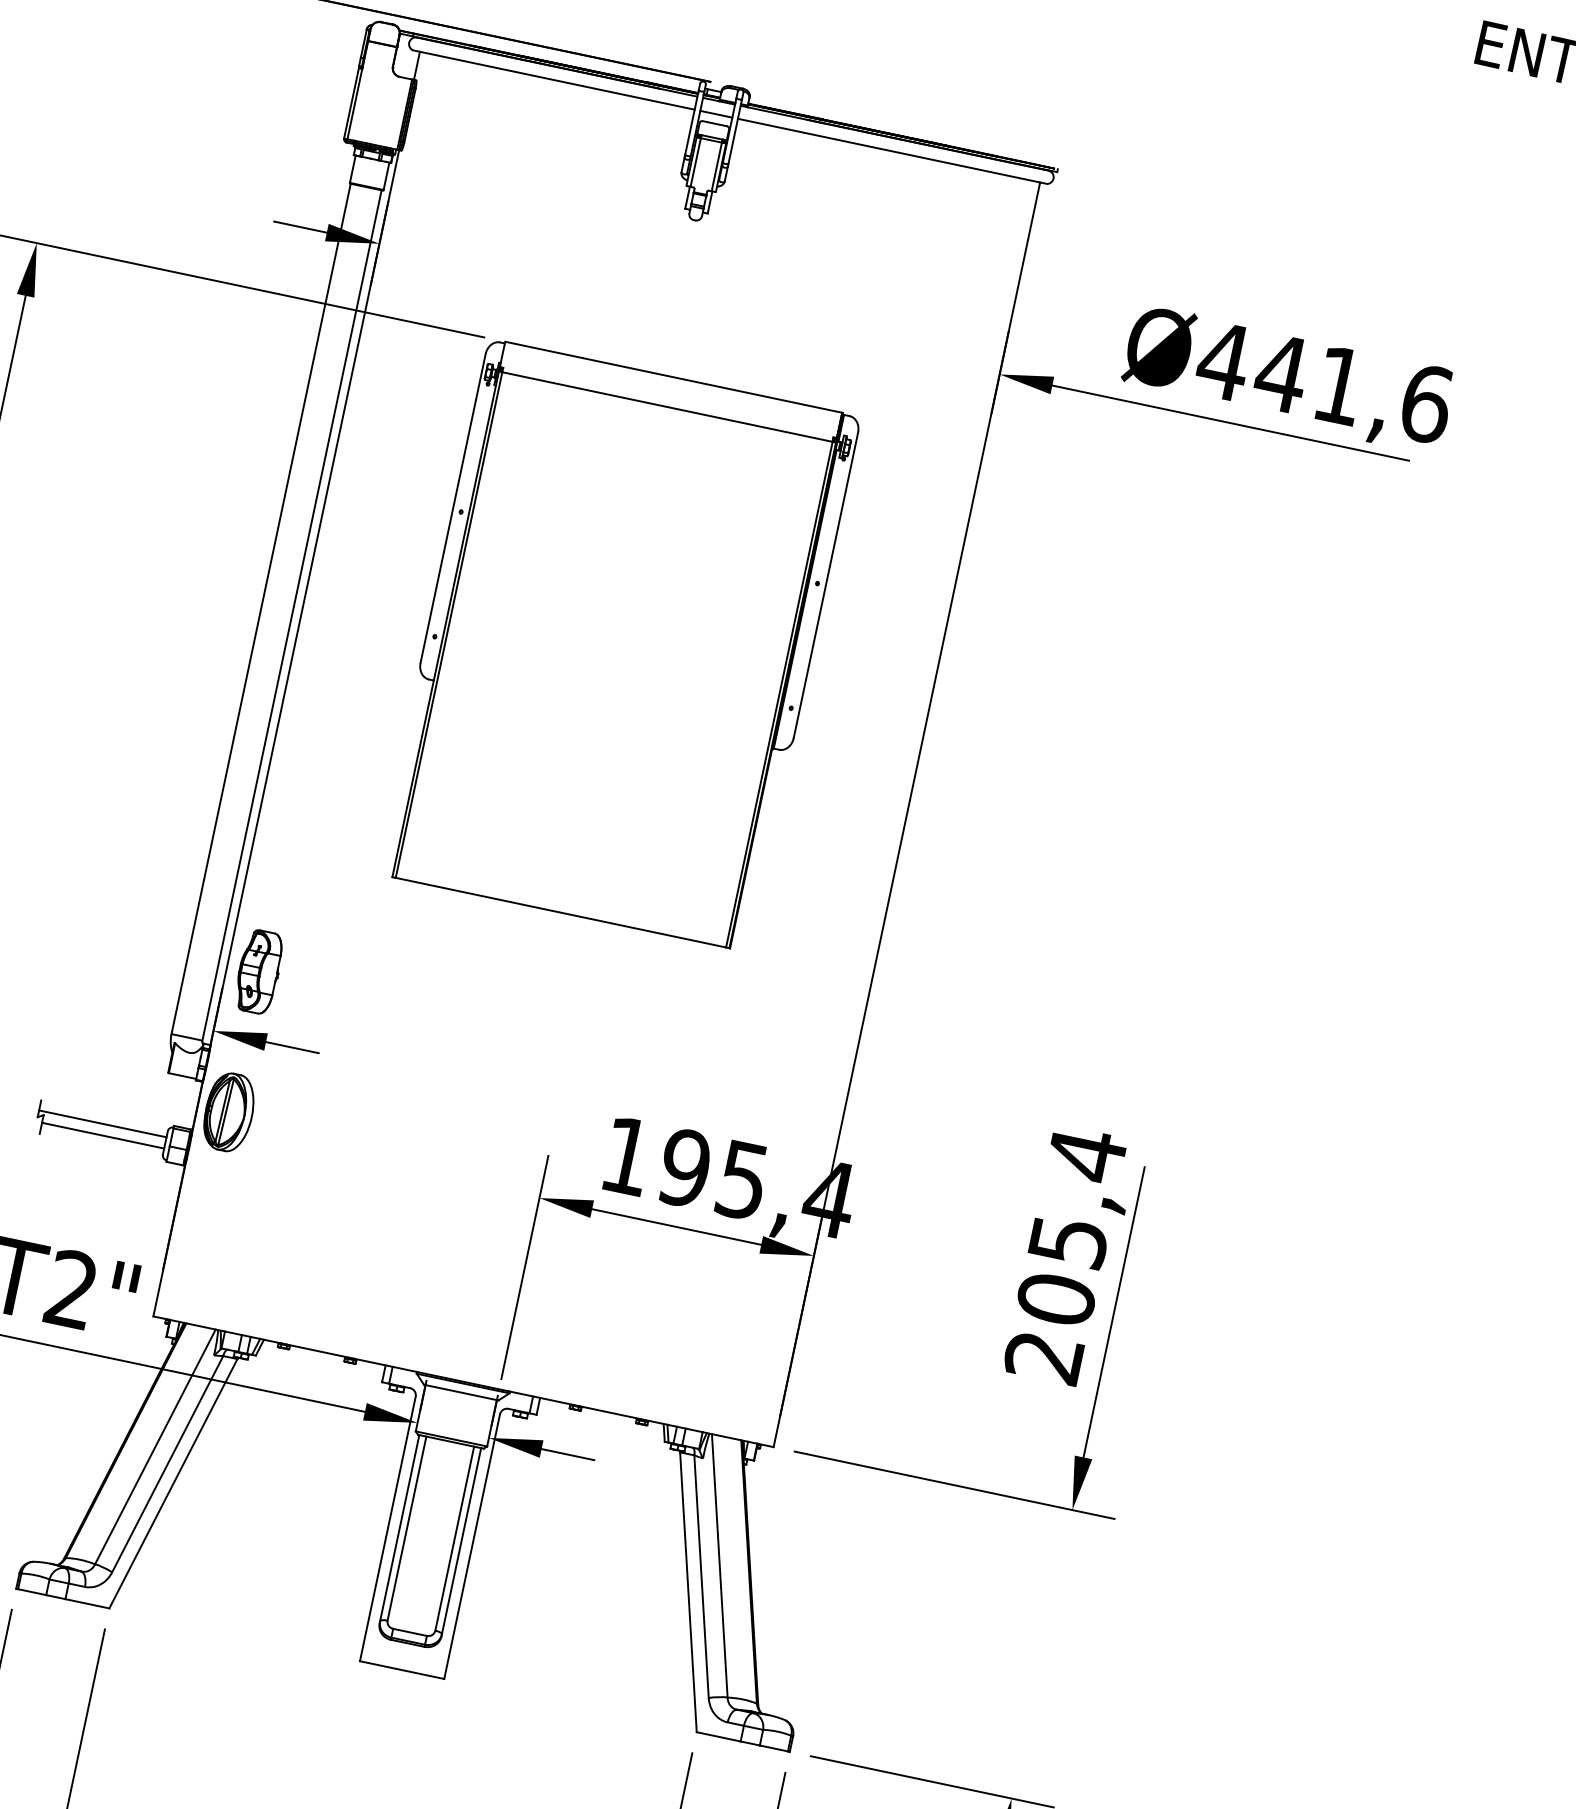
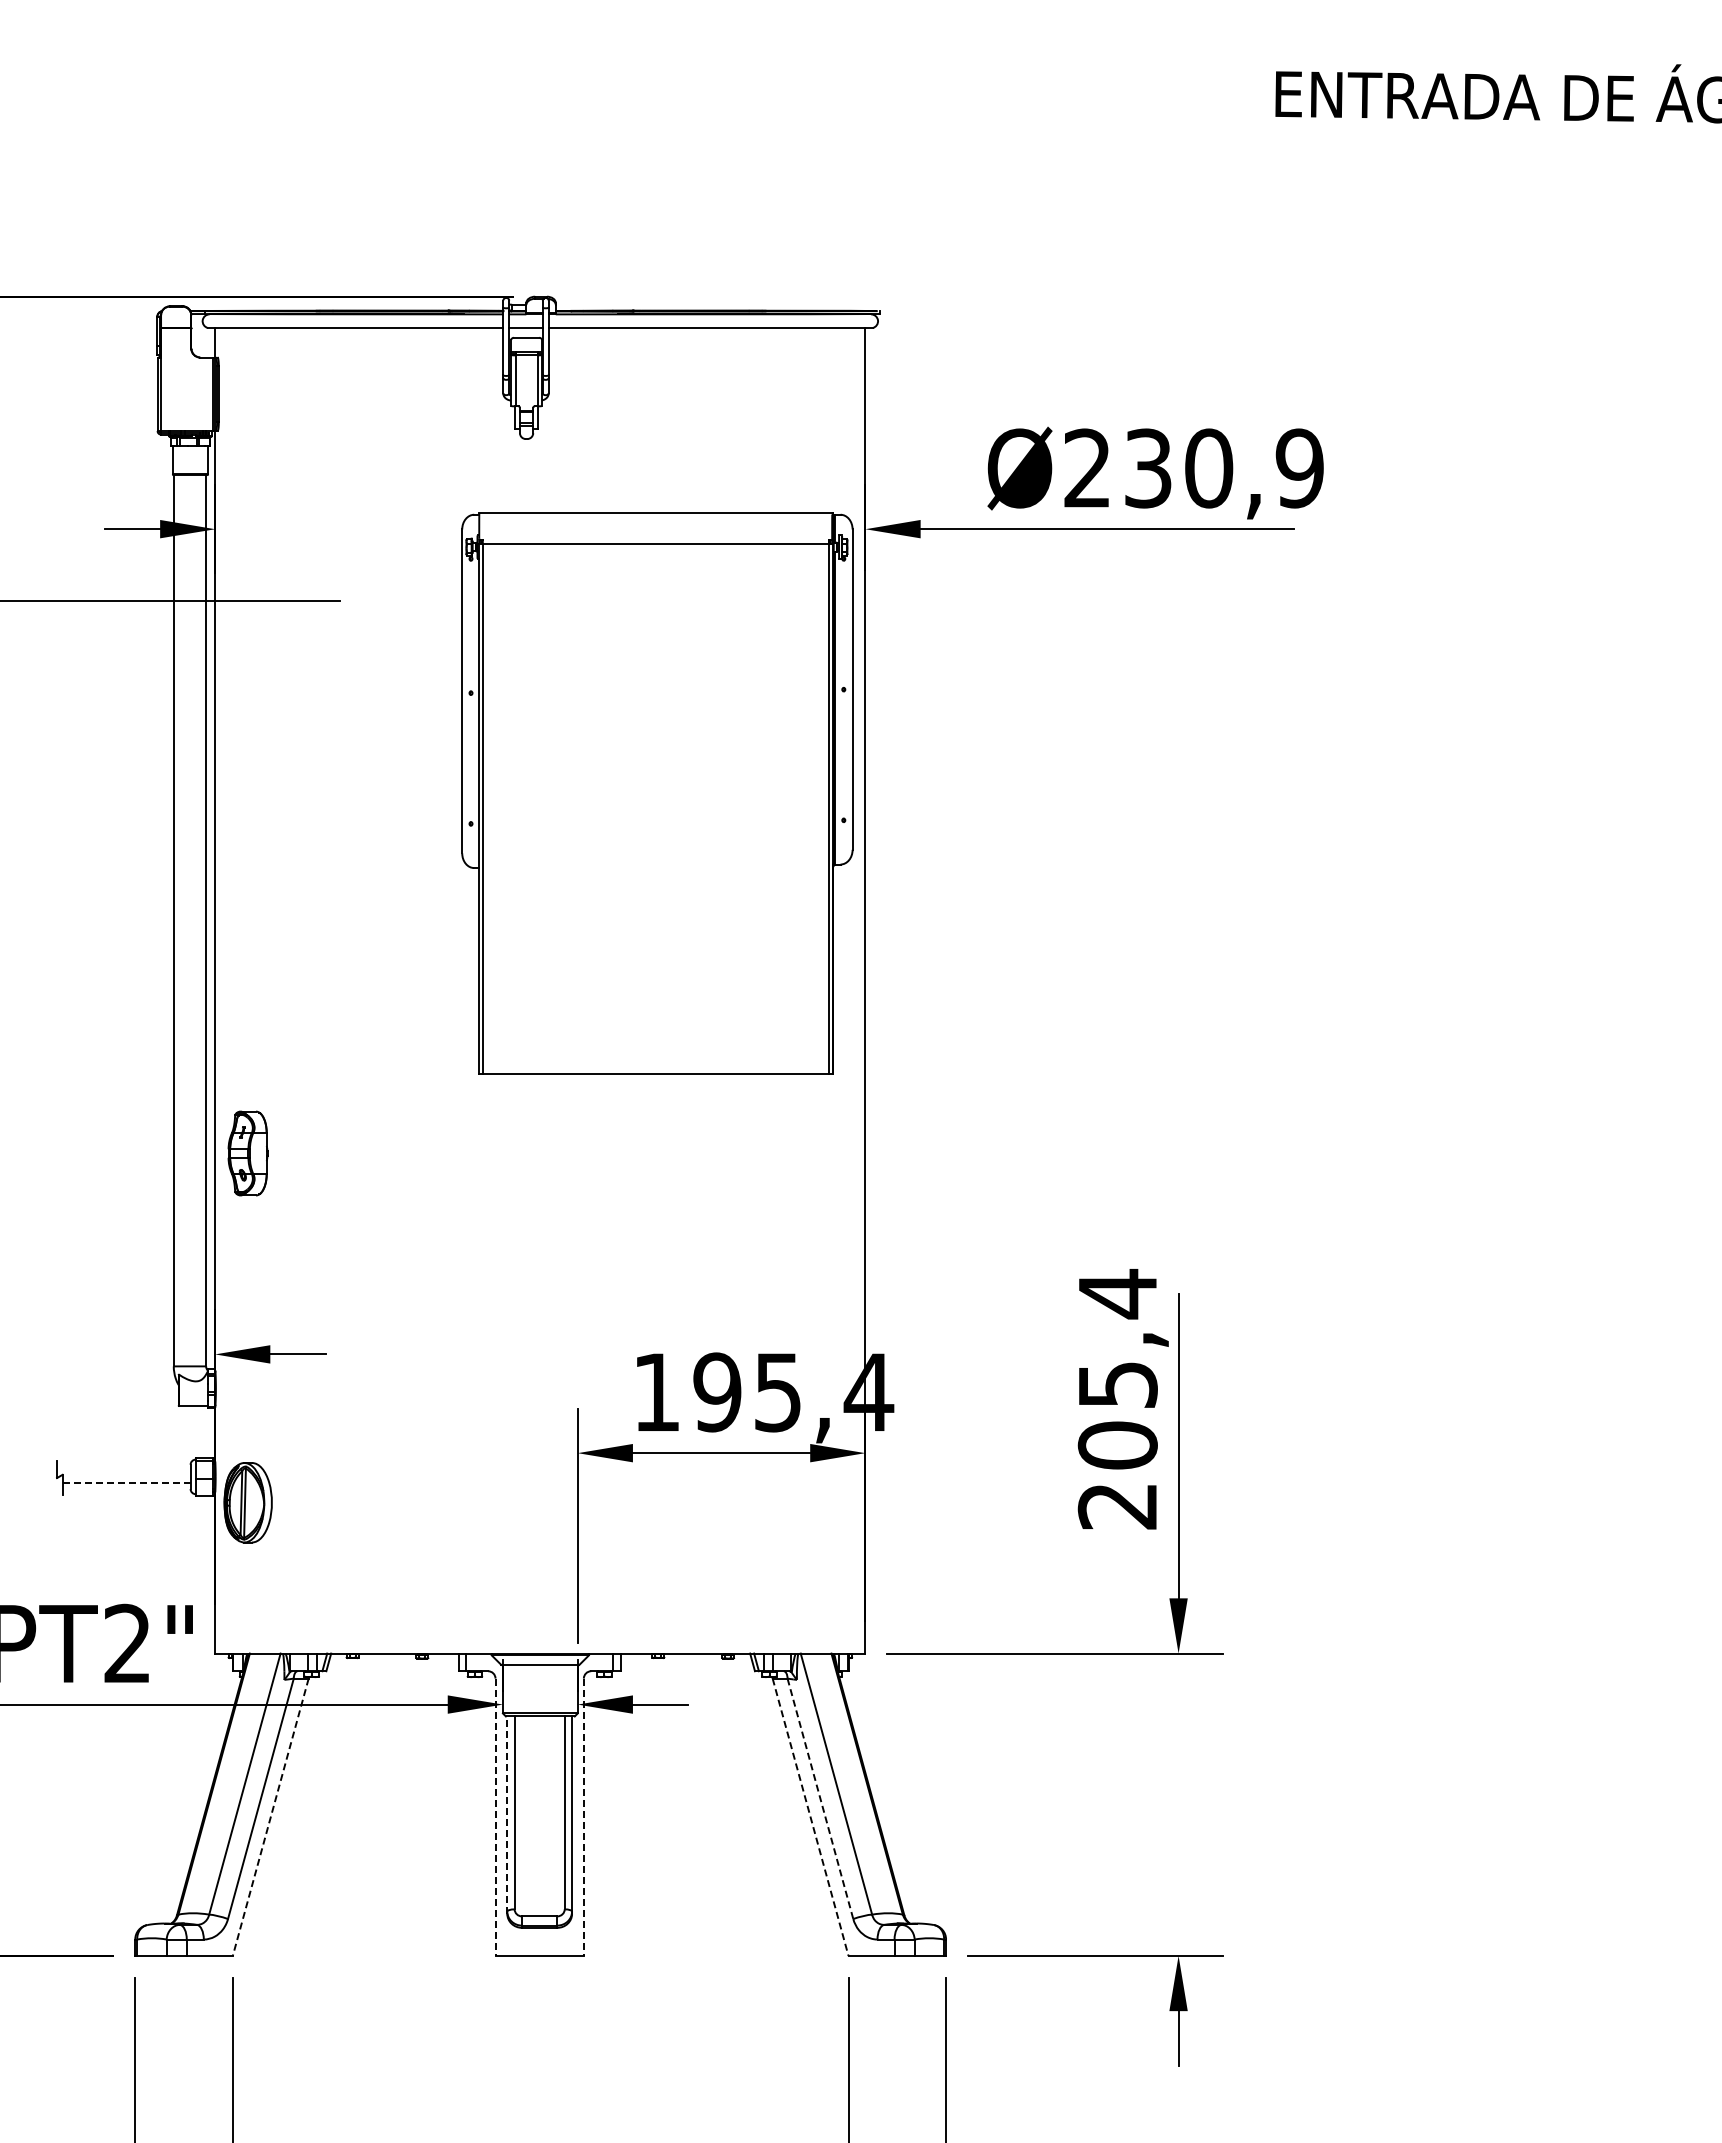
text: (1324, 382) -> (1193, 468), Ø441,6 -> Ø230,9
part: (618, 645) -> (657, 793), moved
part: (258, 971) -> (247, 1153), moved
part: (228, 1111) -> (247, 1502), moved
line: (102, 1124) -> (123, 1471), removed
line: (103, 1135) -> (126, 1482), solid -> dashed
line: (173, 1483) -> (270, 1817), solid -> dashed
line: (387, 1529) -> (495, 1817), solid -> dashed
line: (399, 1529) -> (507, 1815), solid -> dashed
line: (471, 1546) -> (583, 1817), solid -> dashed
line: (701, 1576) -> (820, 1798), solid -> dashed
line: (688, 1592) -> (810, 1817), solid -> dashed

